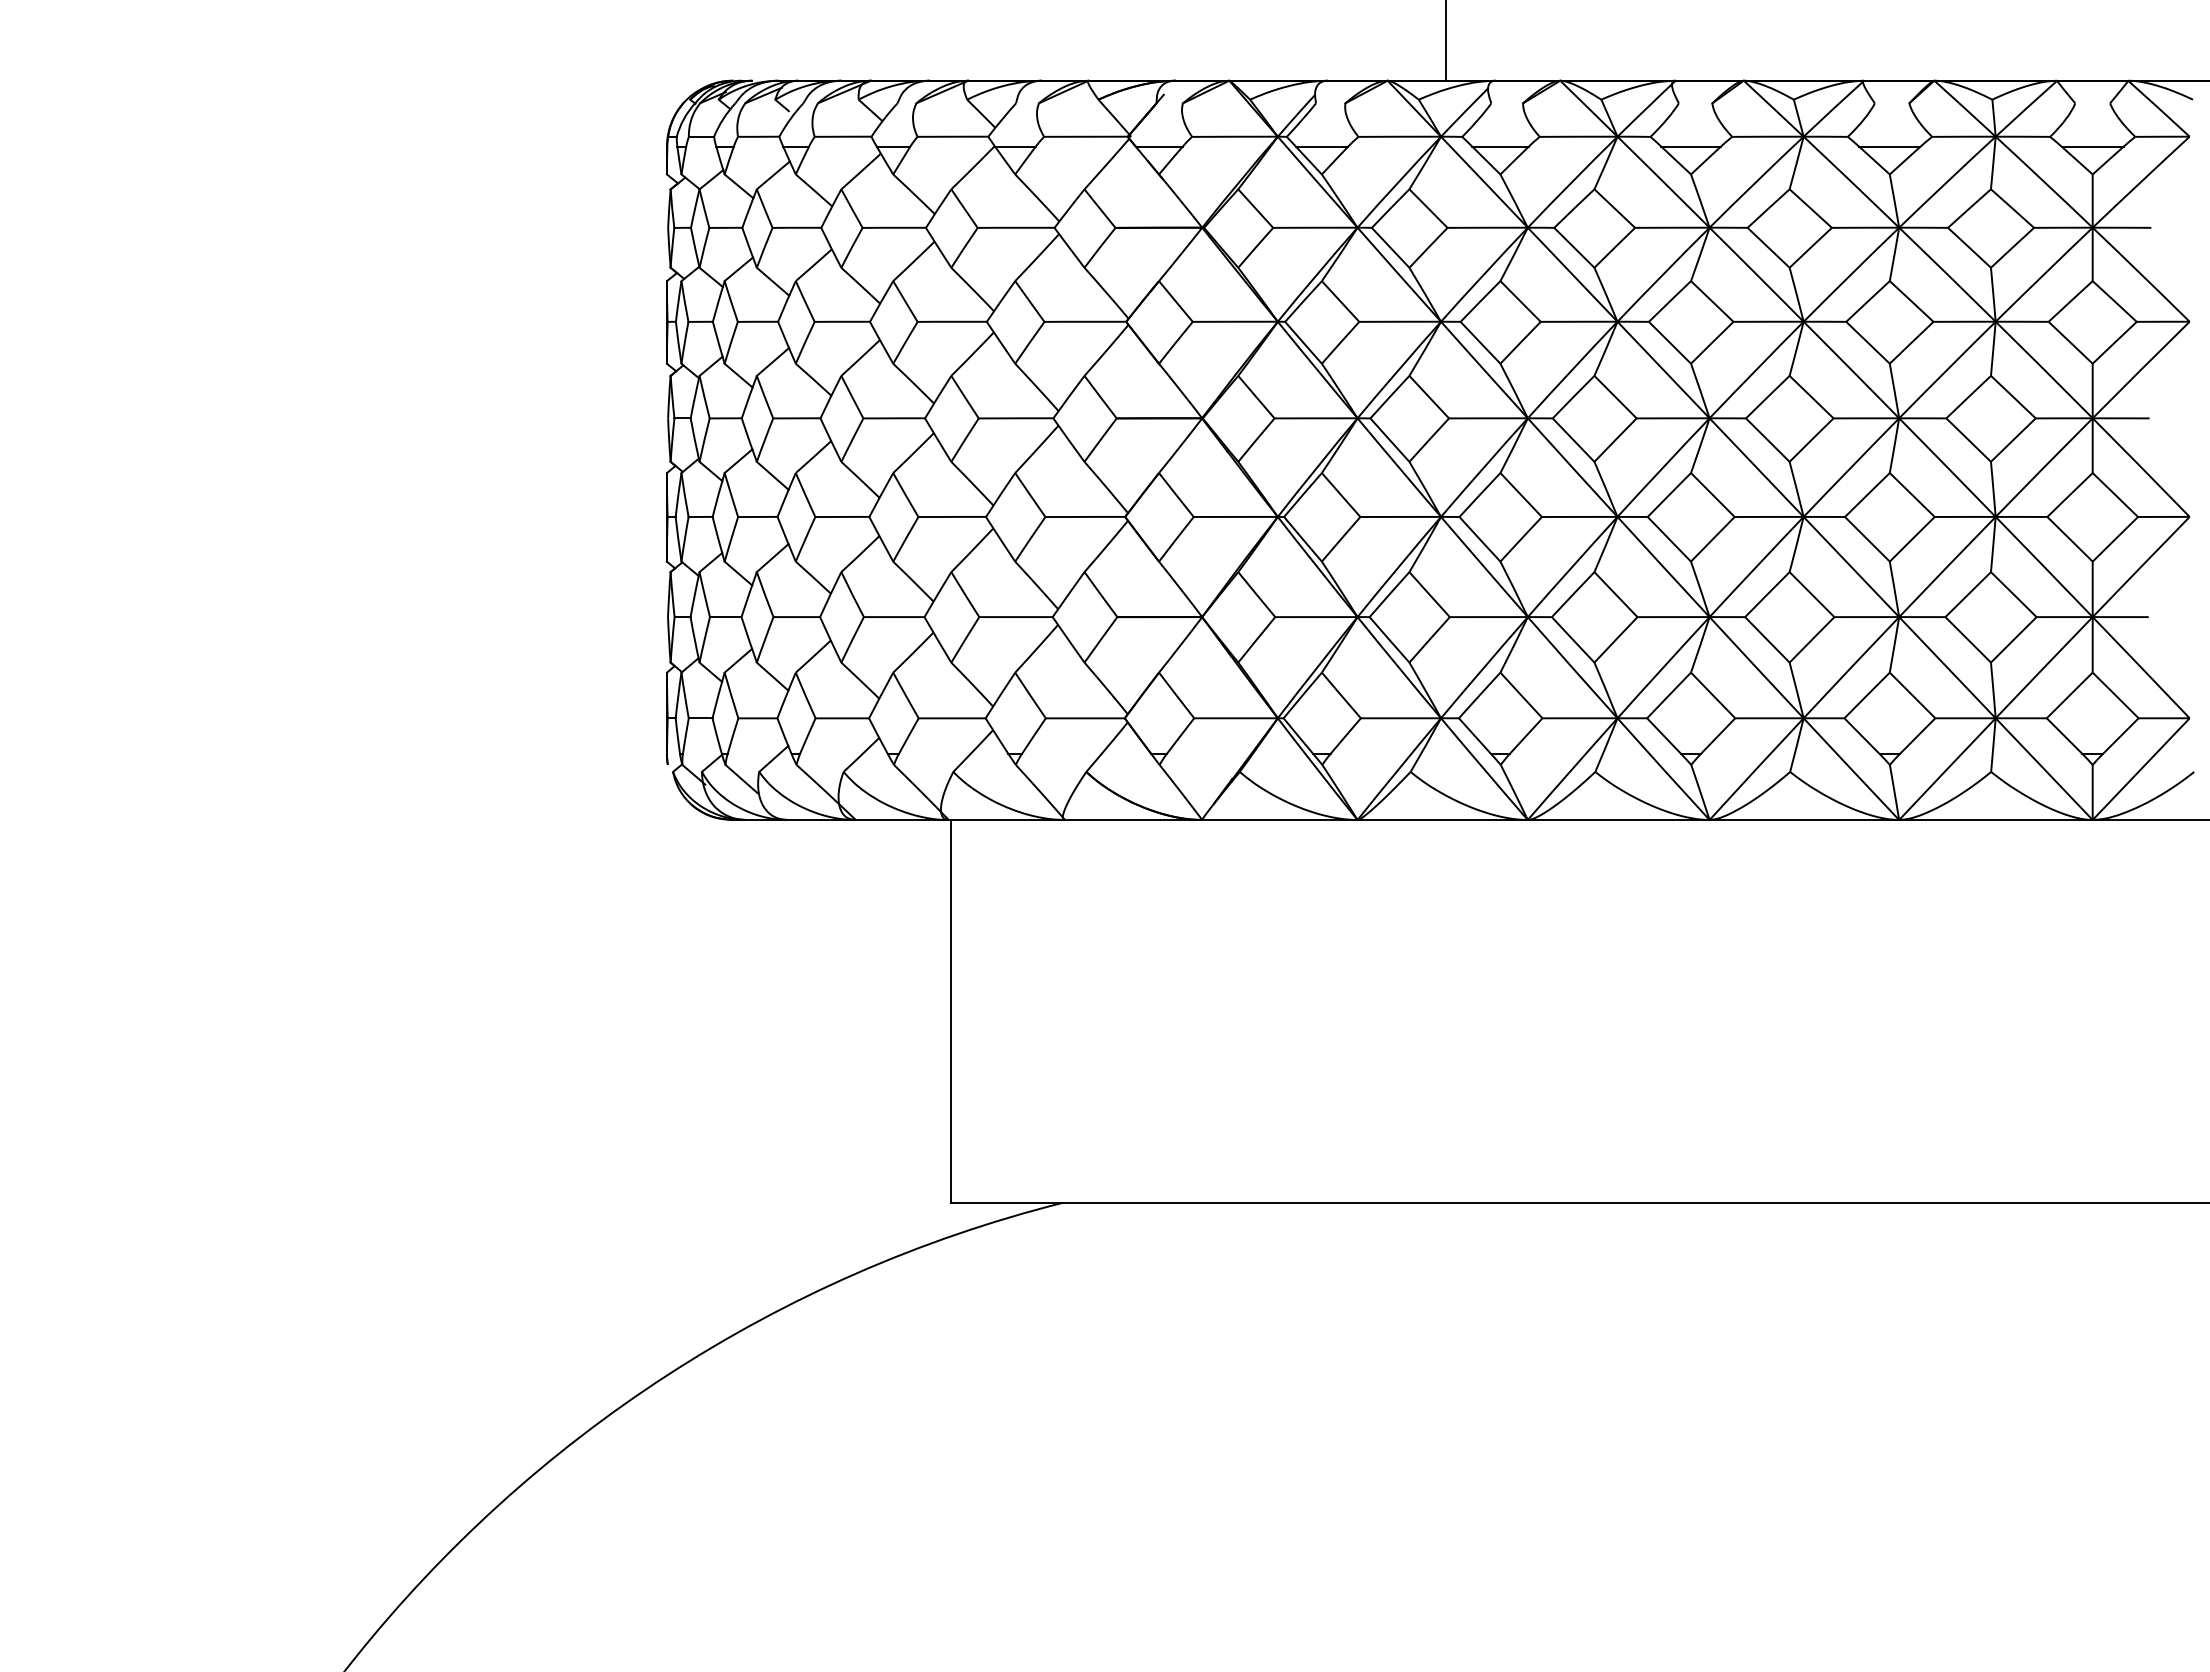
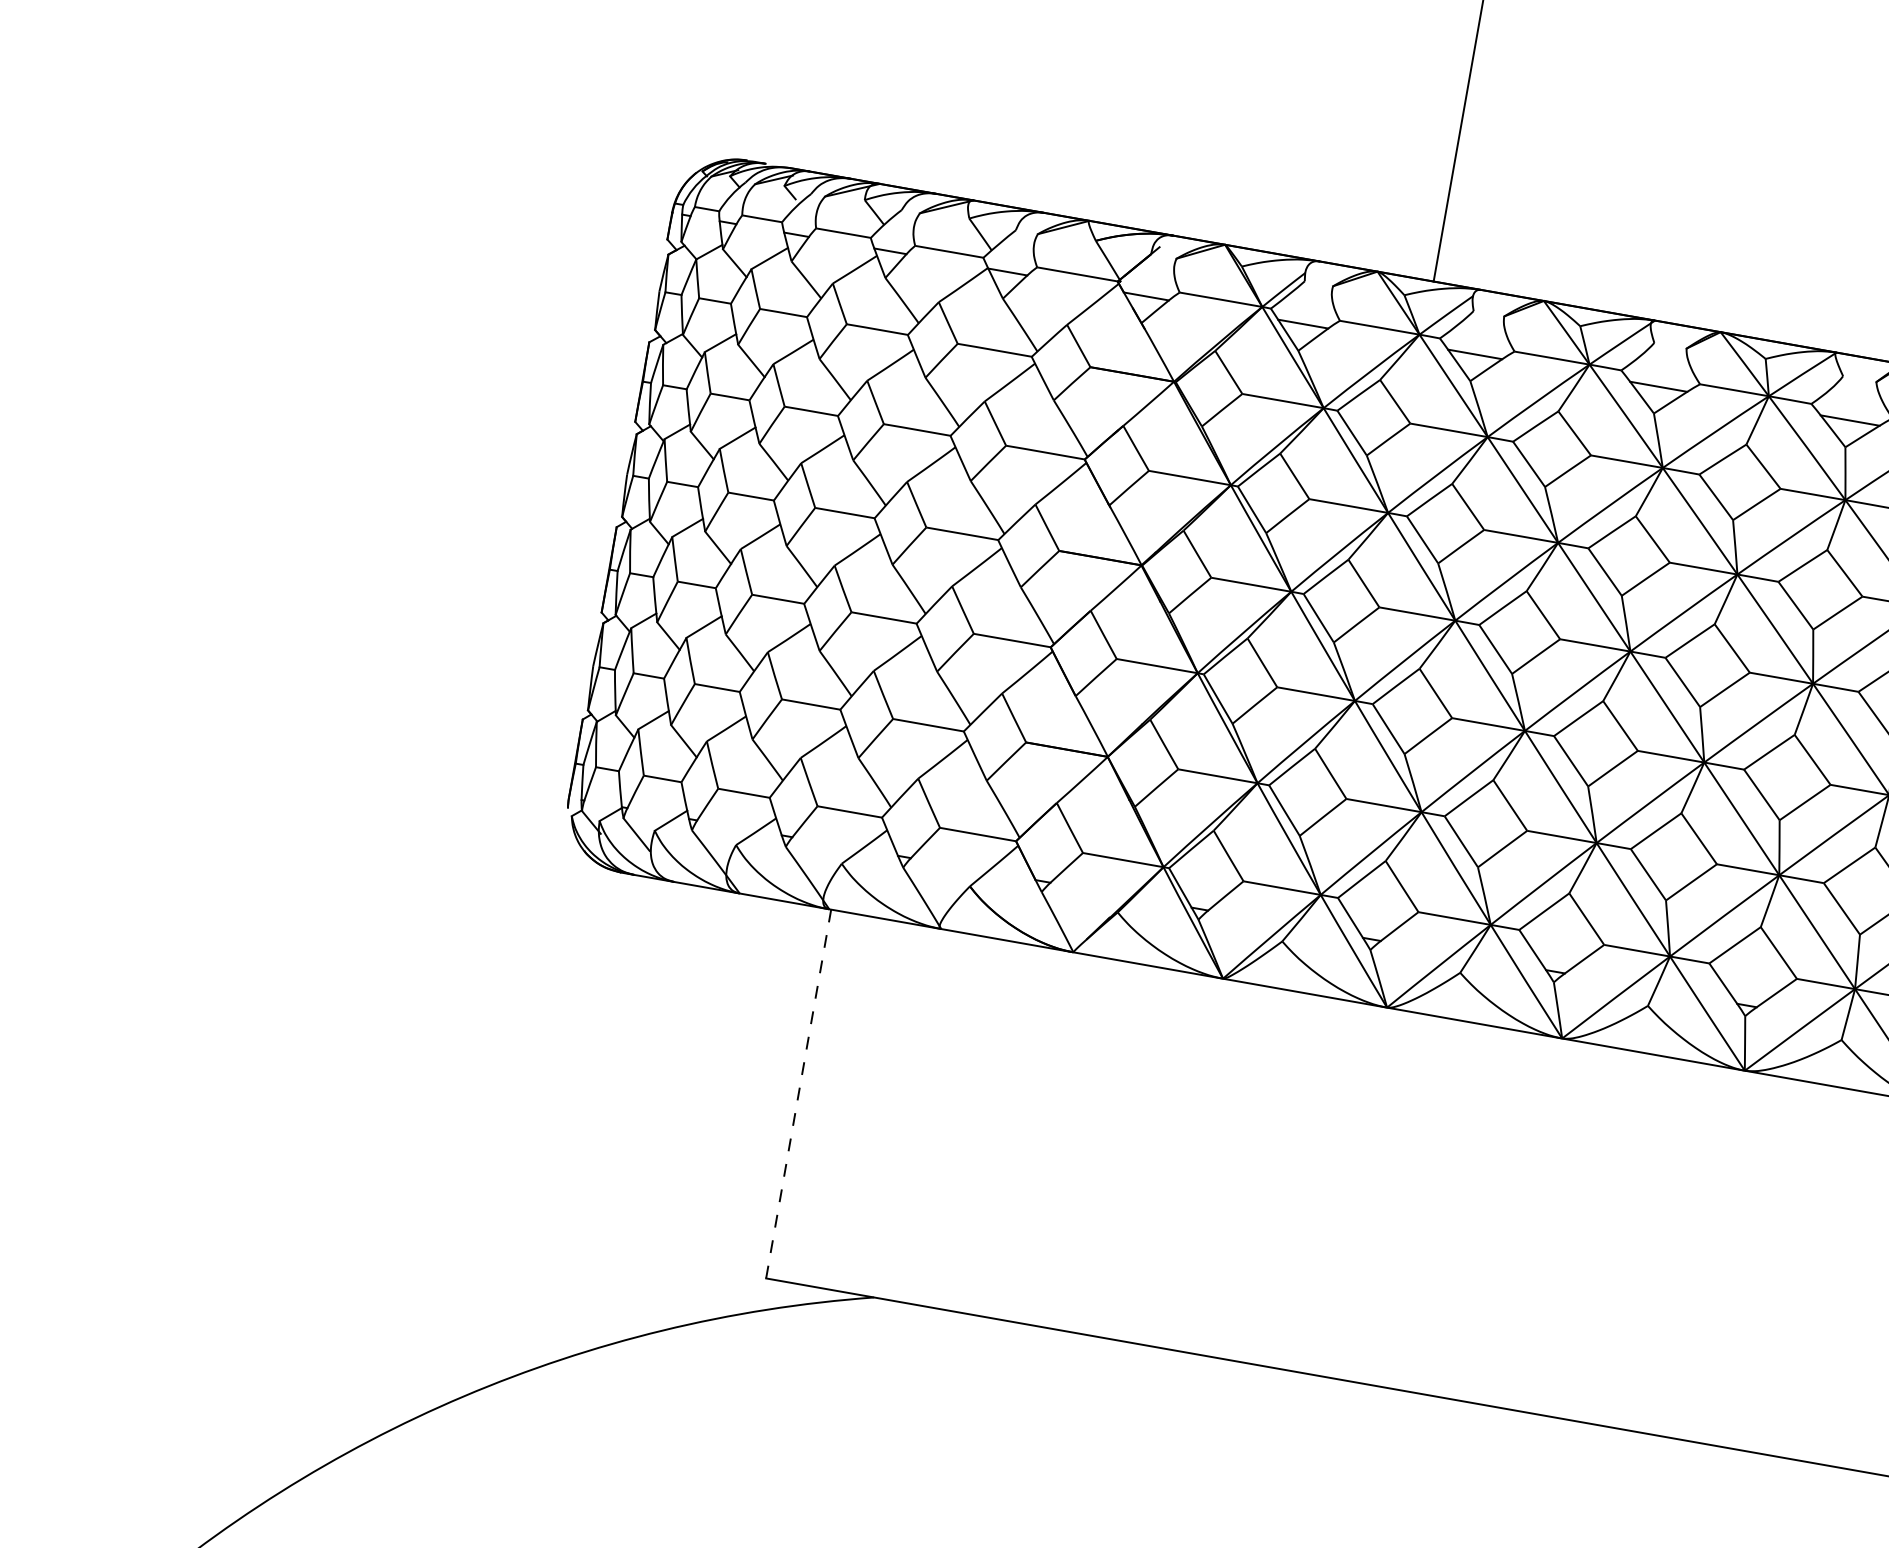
line: (950, 1010) -> (798, 1093), solid -> dashed

